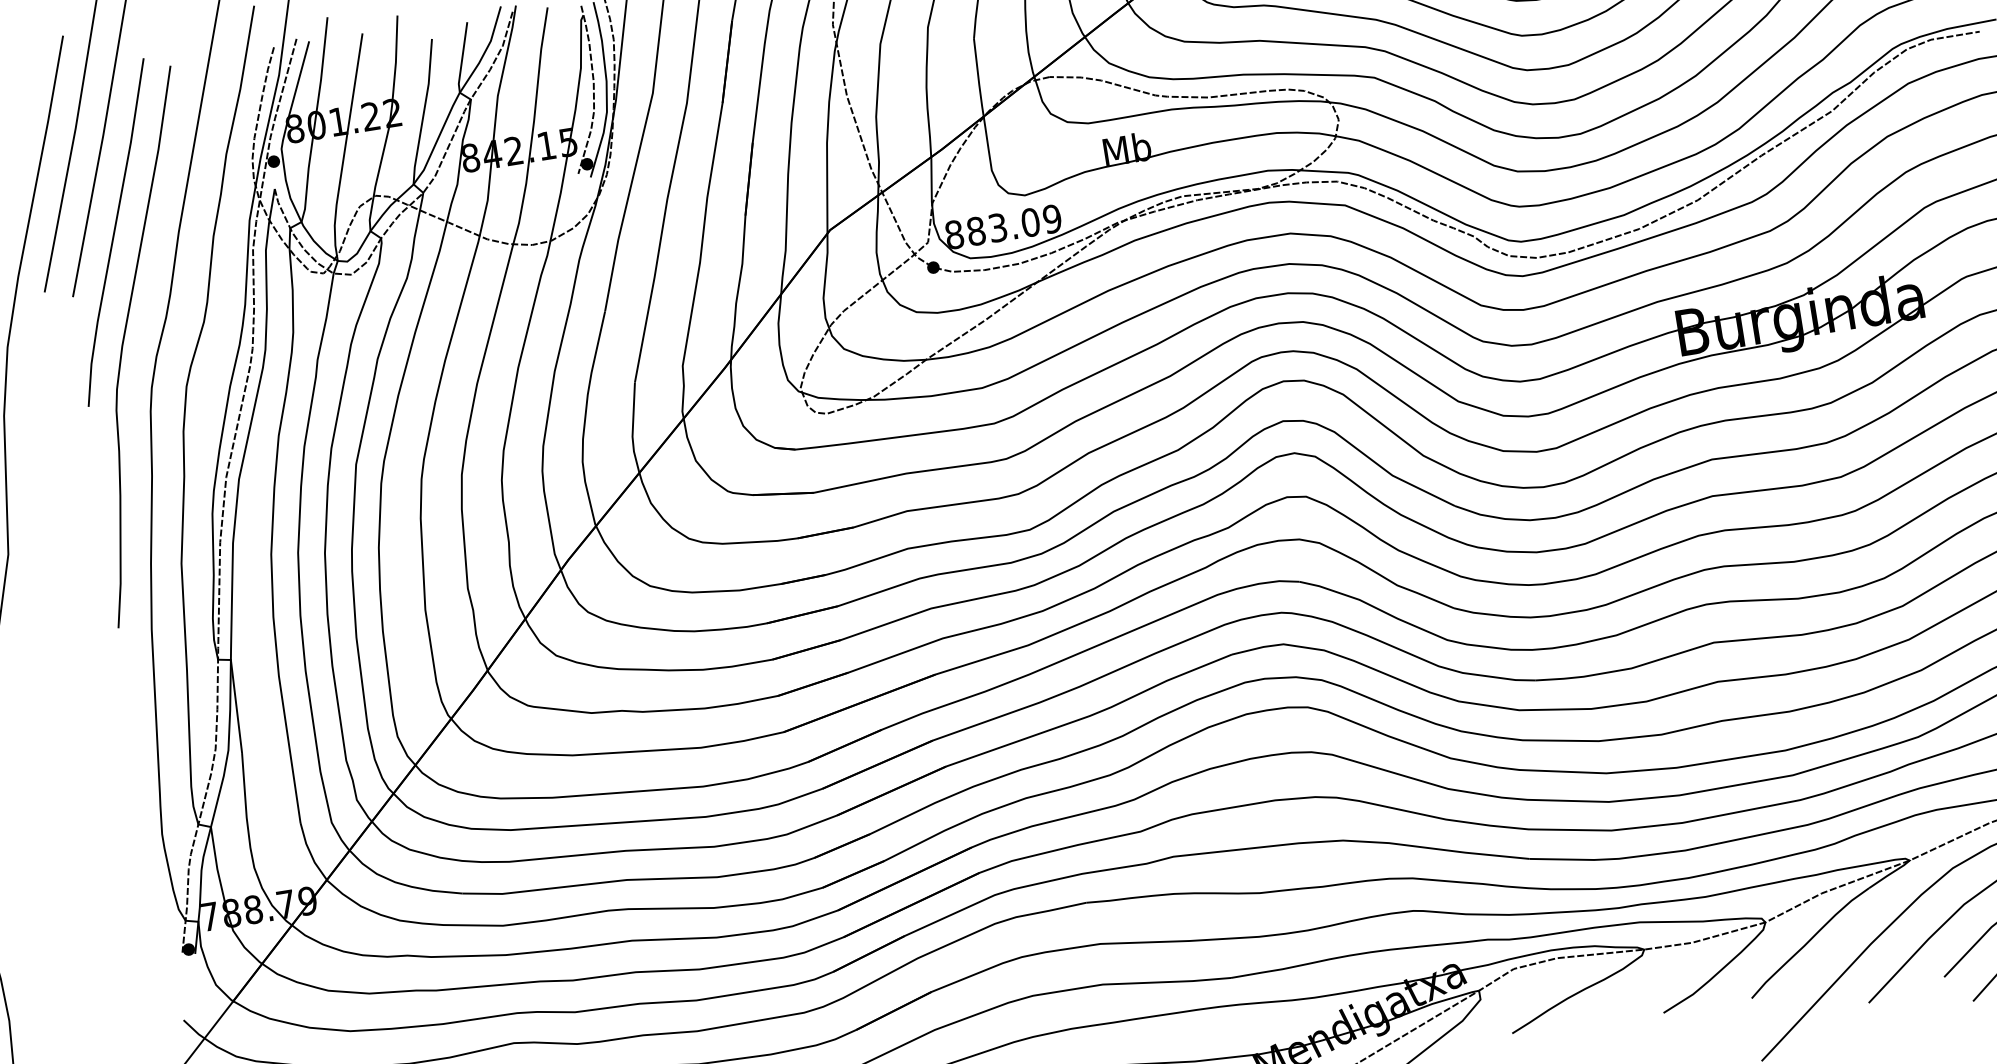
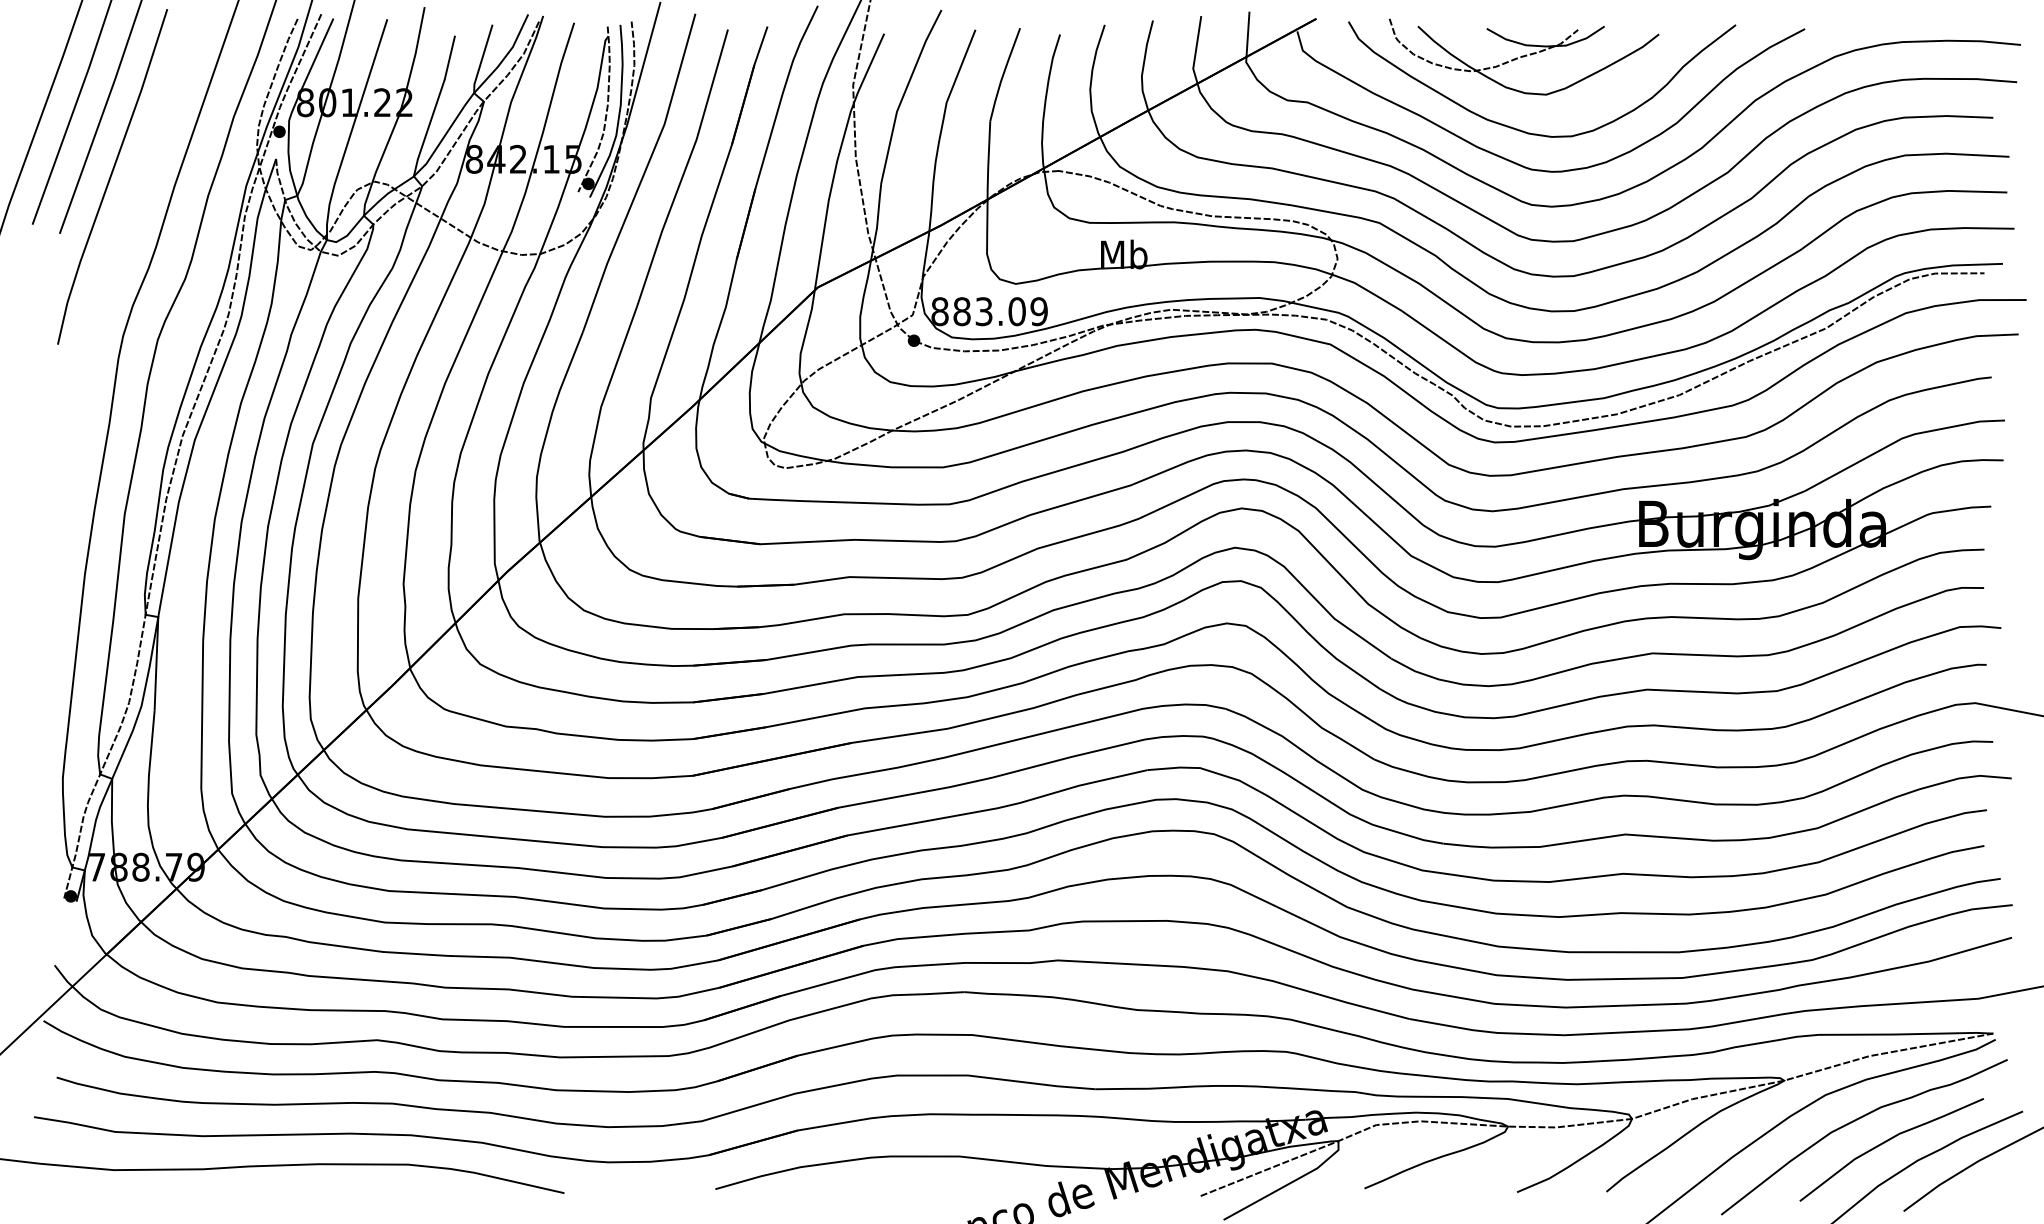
curve: (124, 341) -> (103, 285), removed

